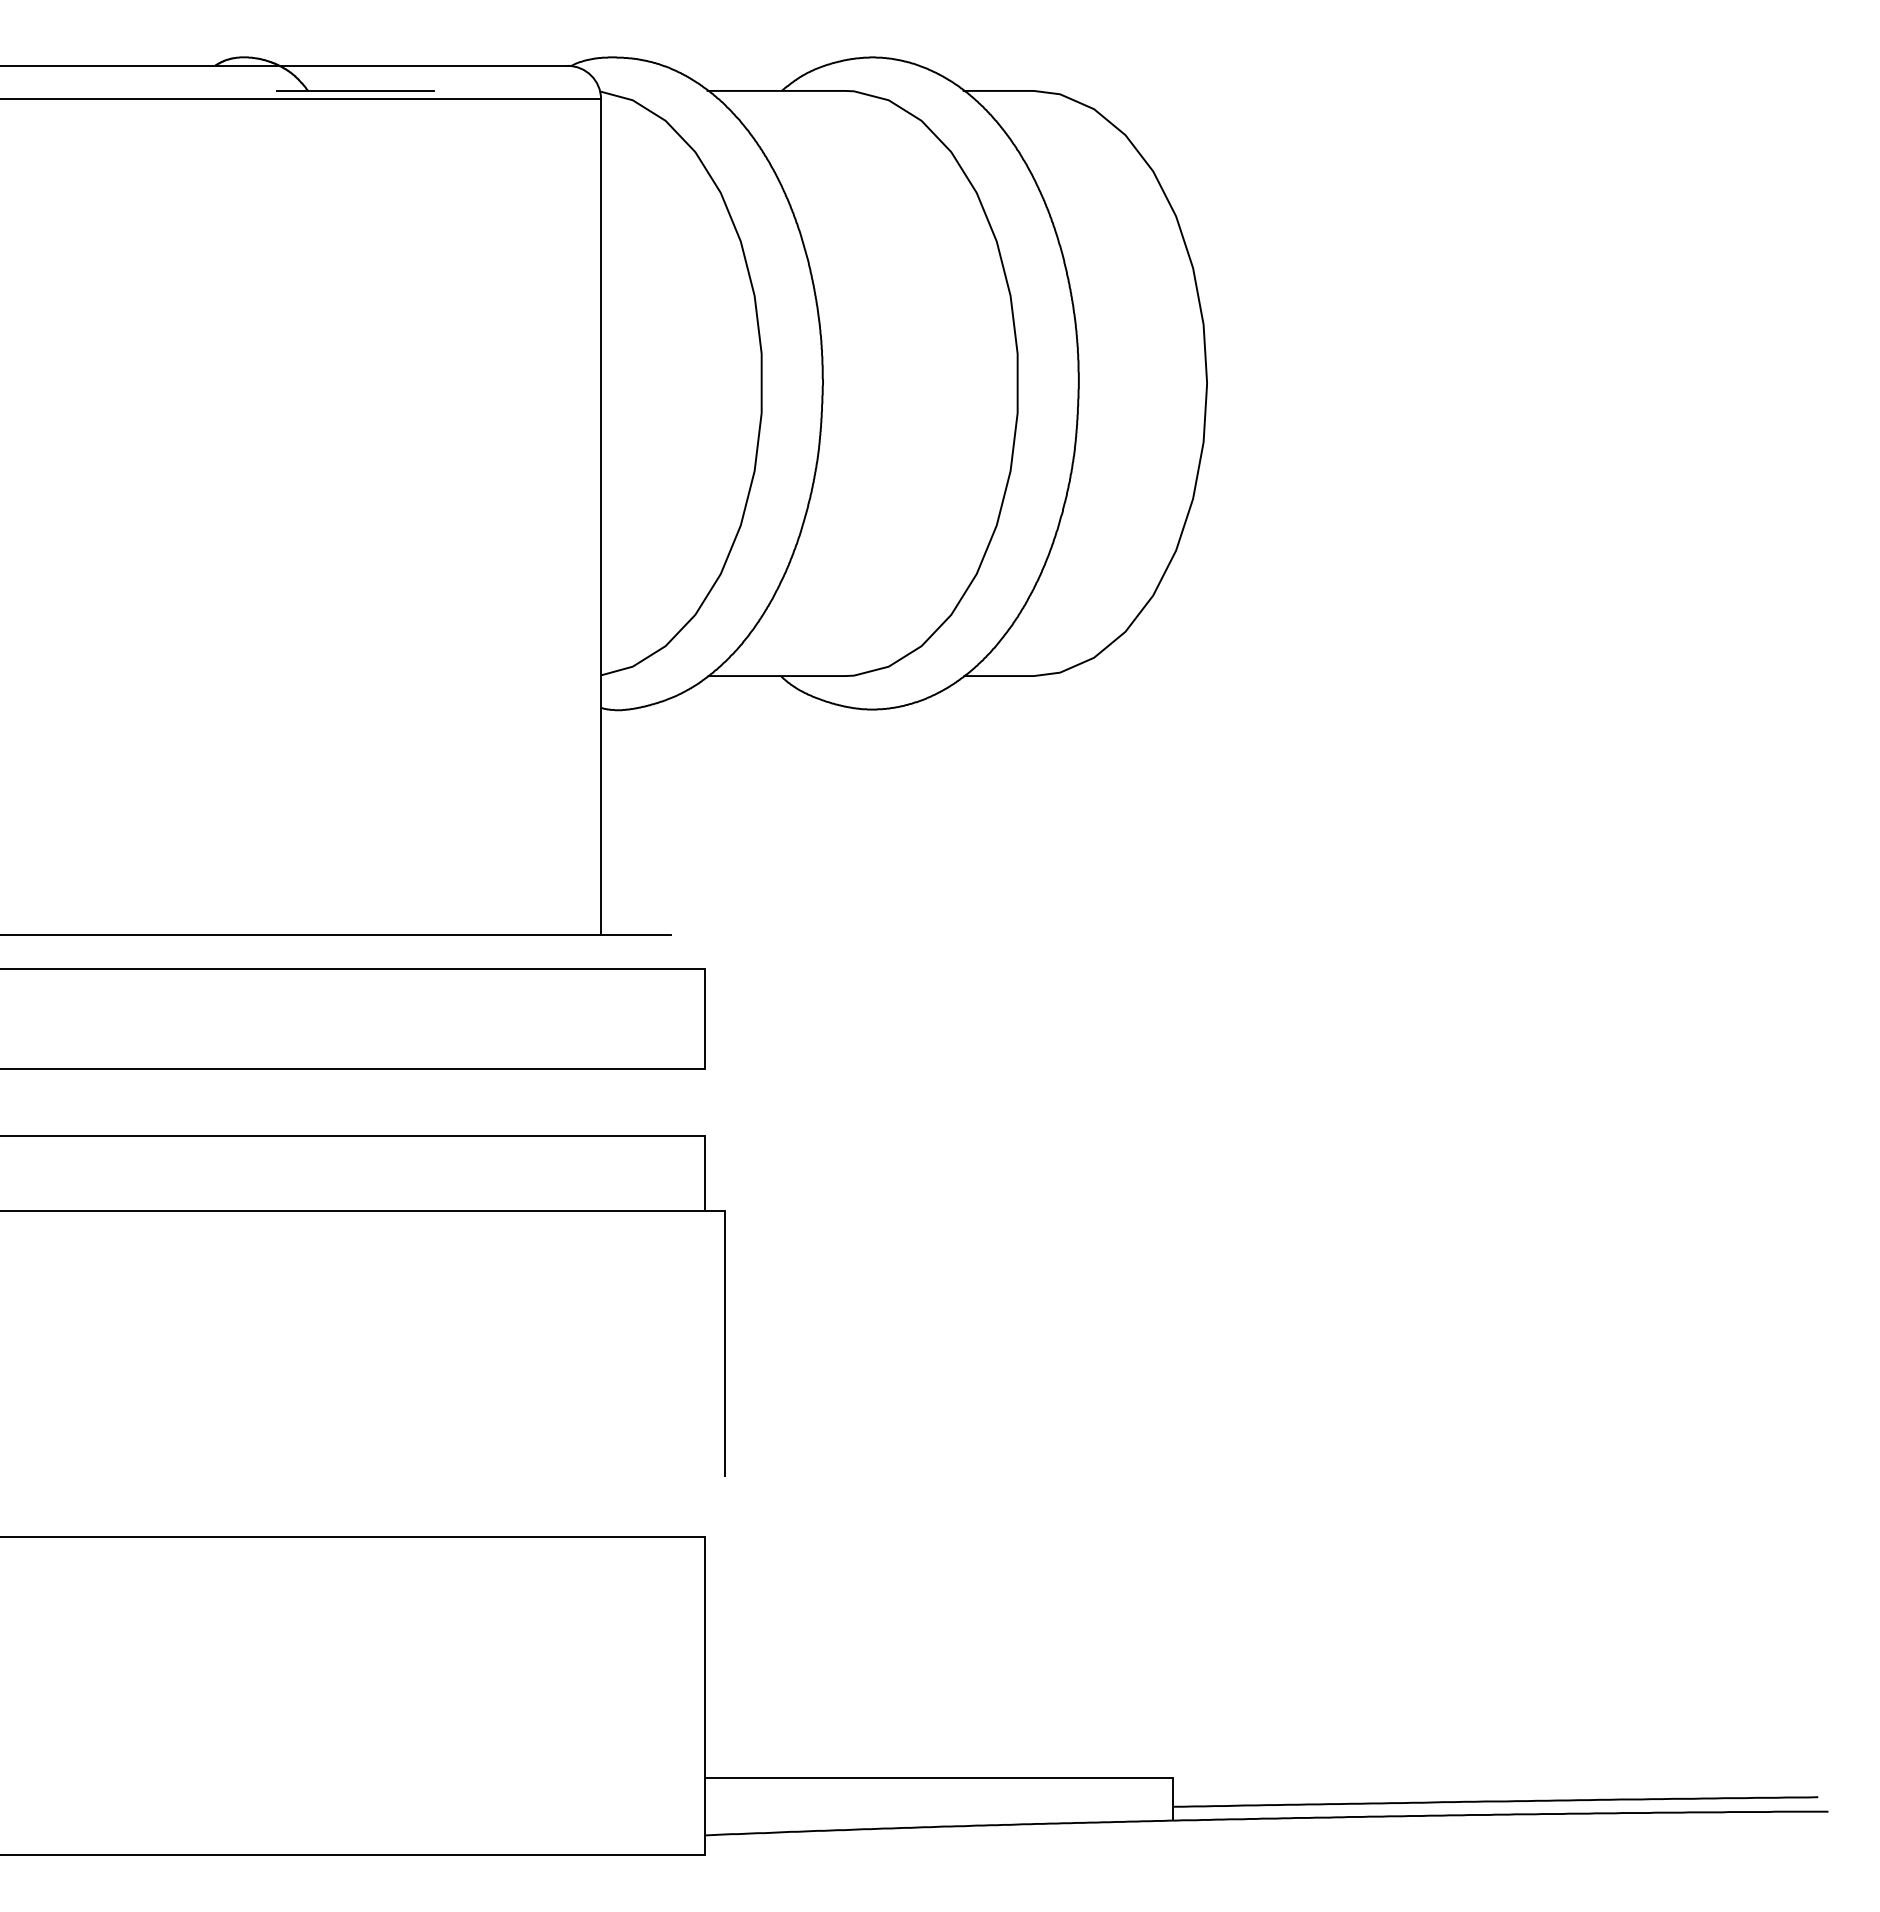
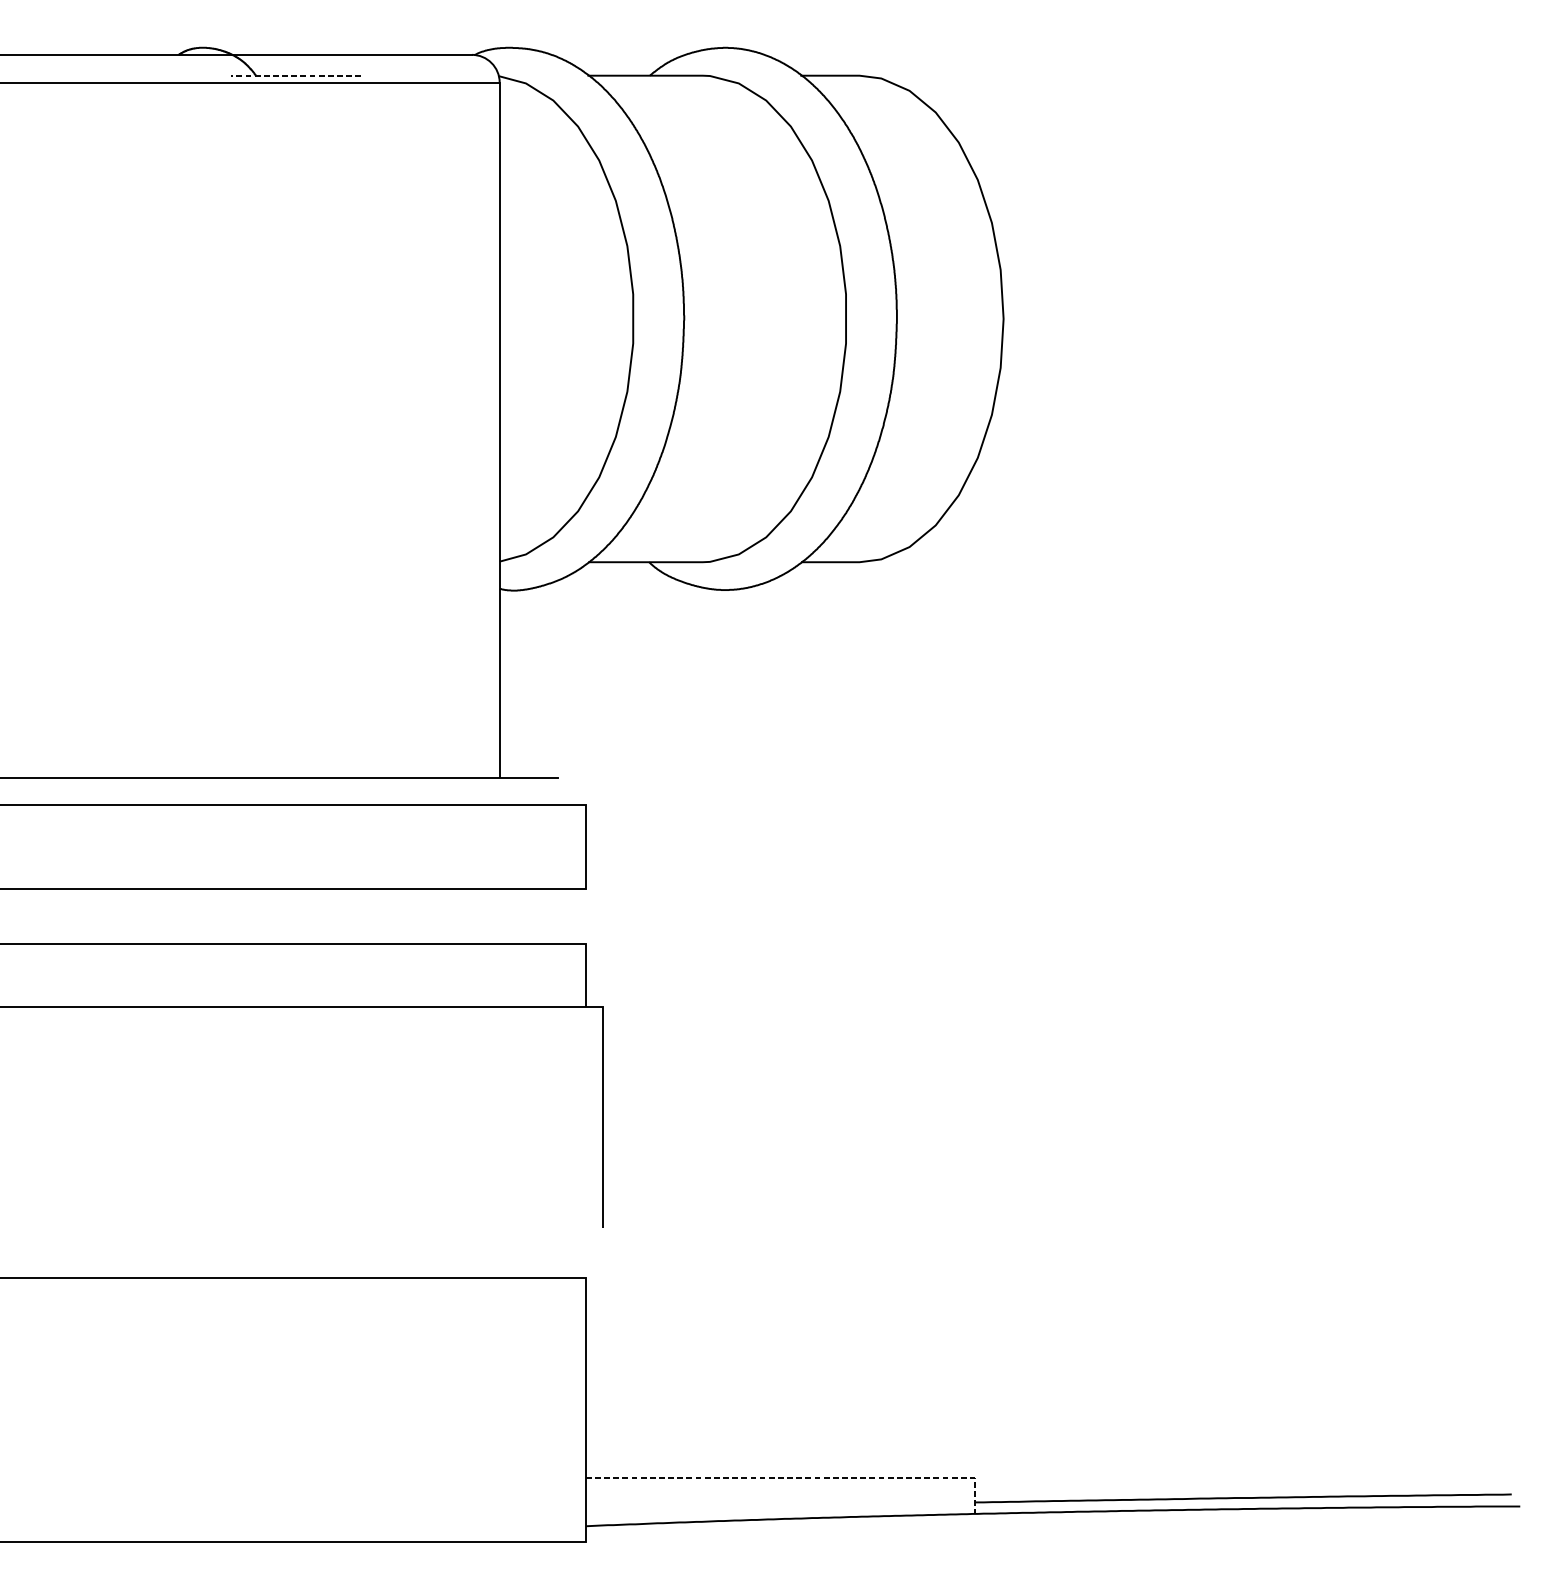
line: (355, 90) -> (295, 75), solid -> dashed
line: (961, 1777) -> (799, 1478), solid -> dashed

